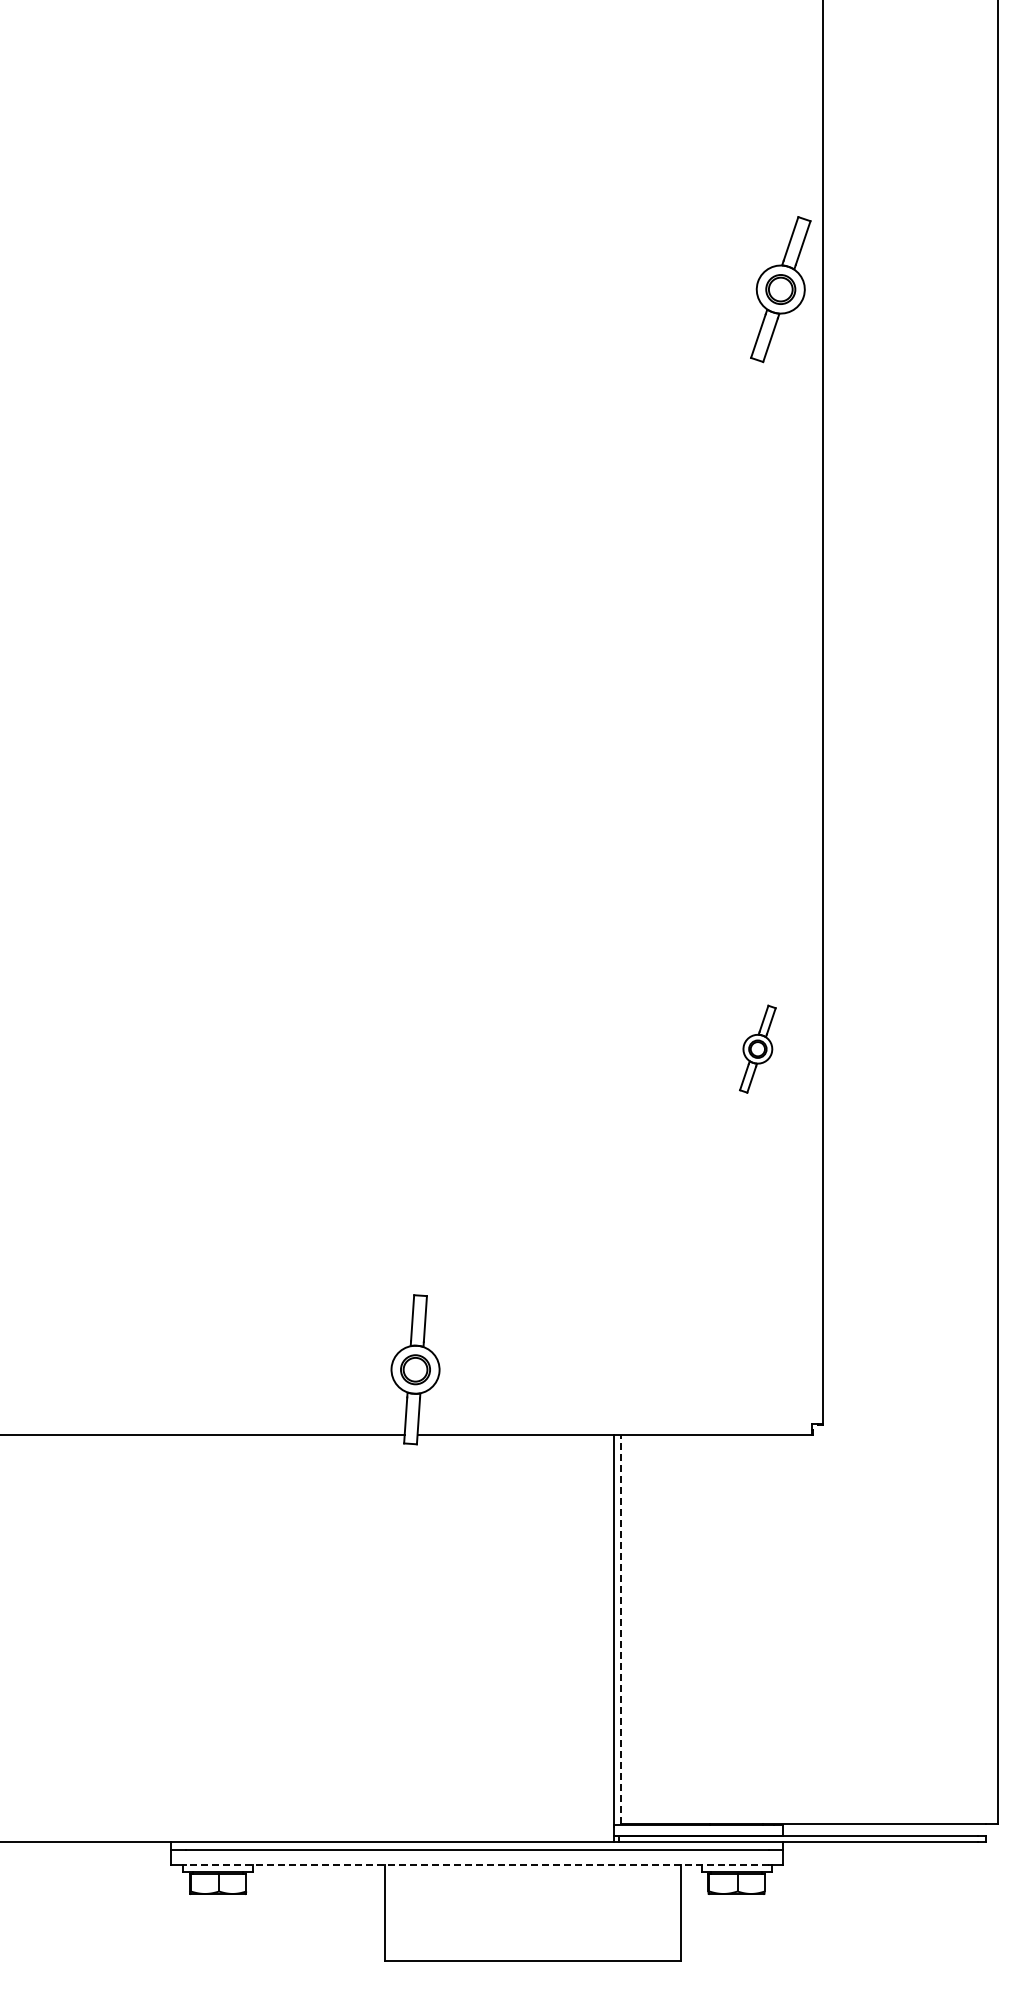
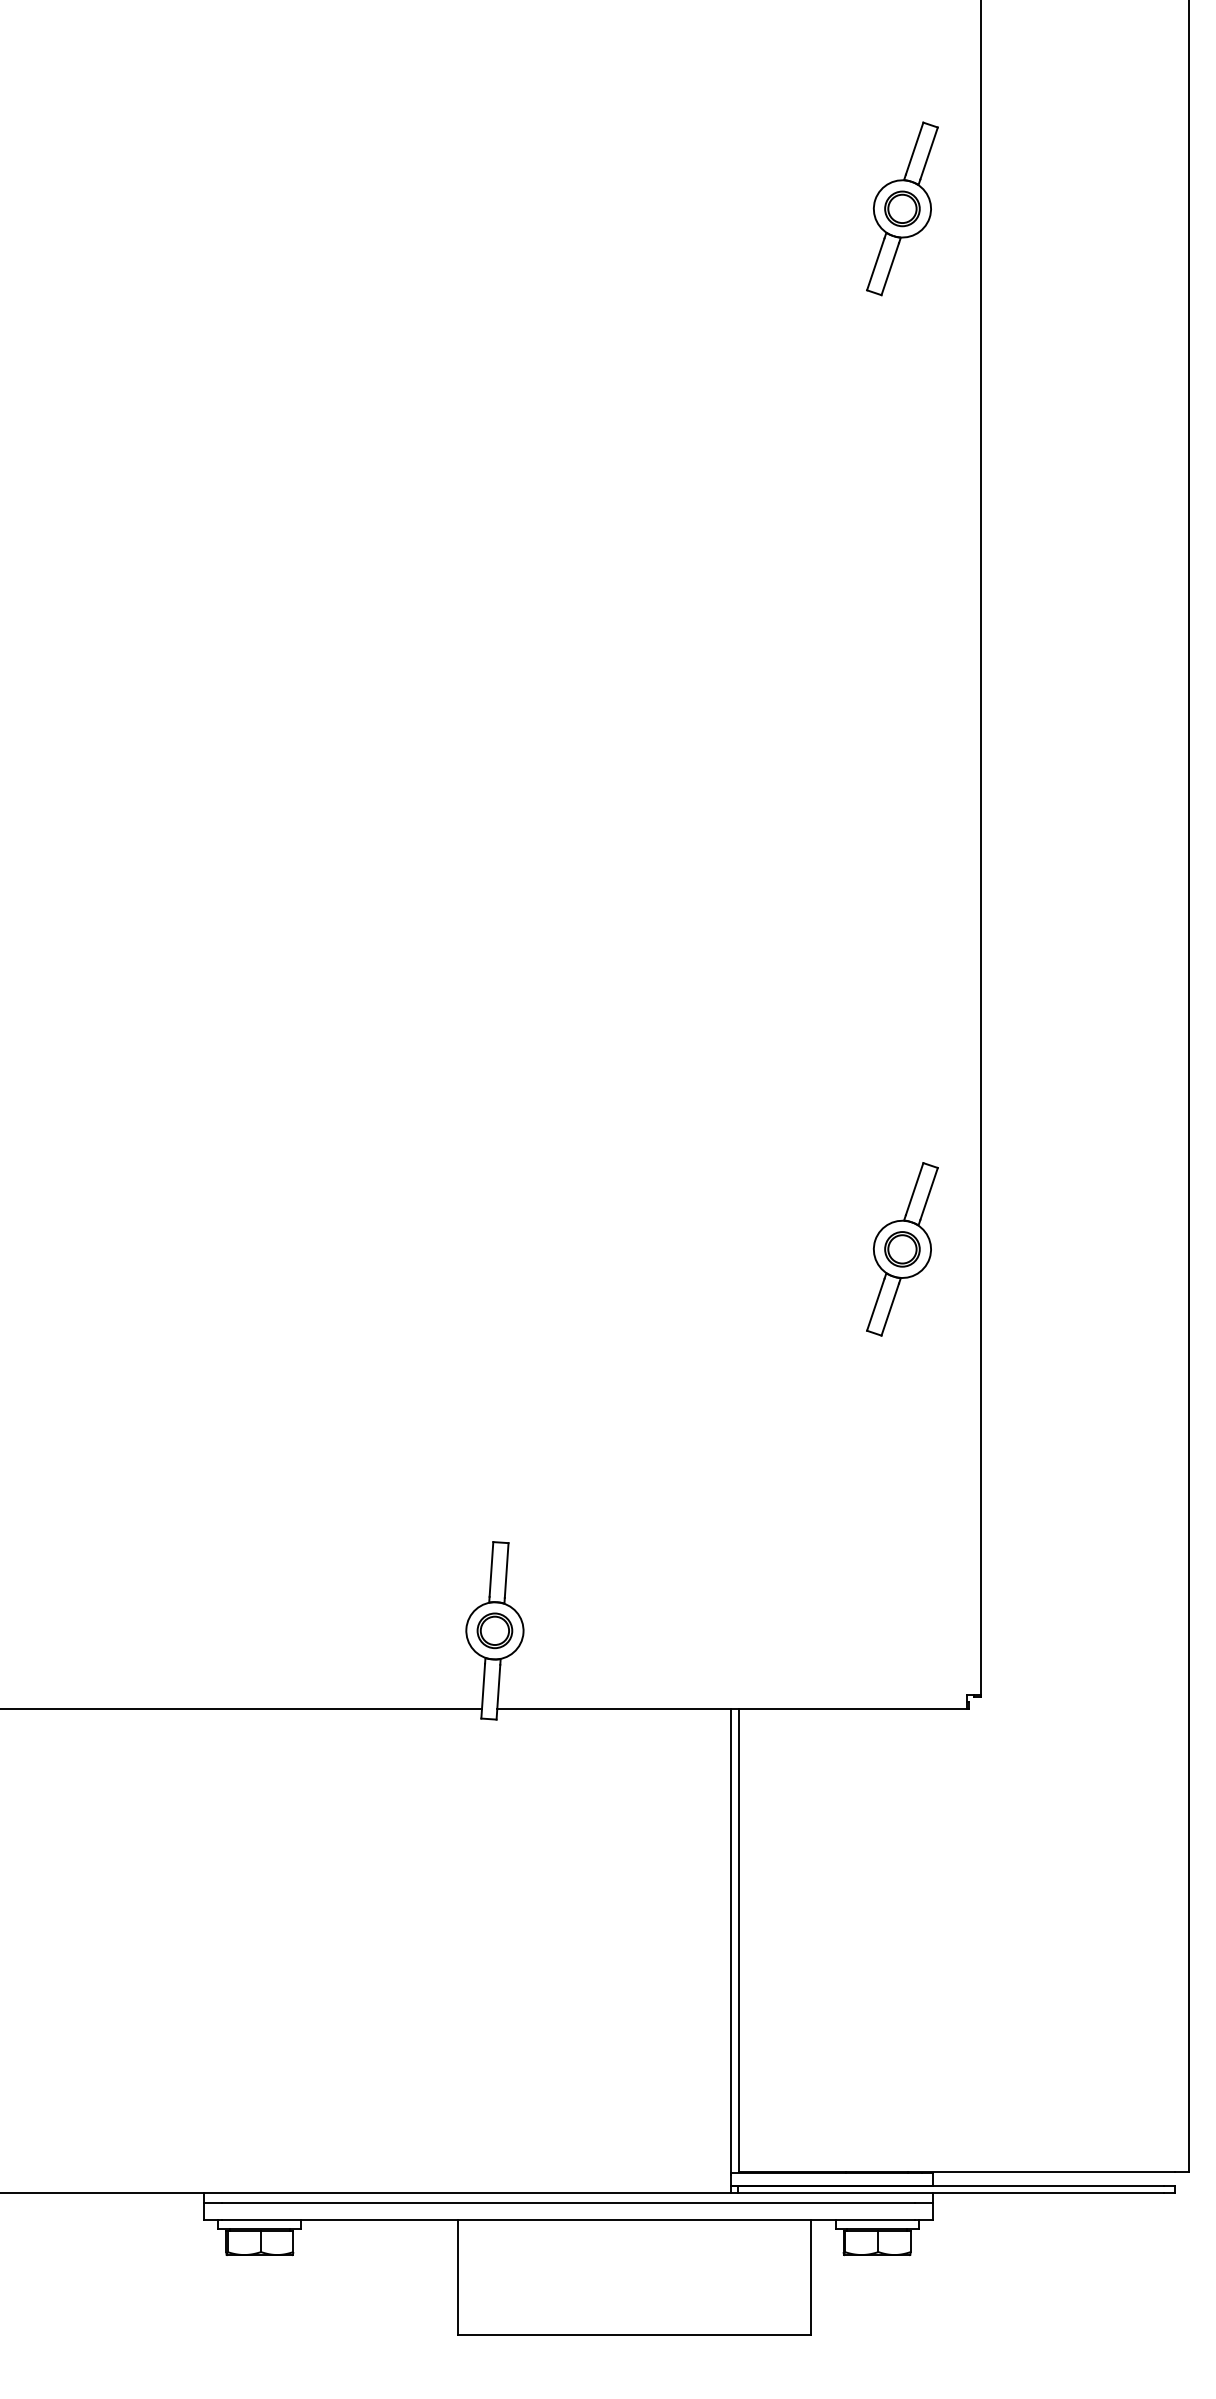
part: (780, 289) -> (902, 208), moved
part: (757, 1048) -> (902, 1248), size x1.67
line: (620, 1629) -> (738, 1940), dashed -> solid
line: (476, 1864) -> (567, 2219), dashed -> solid

